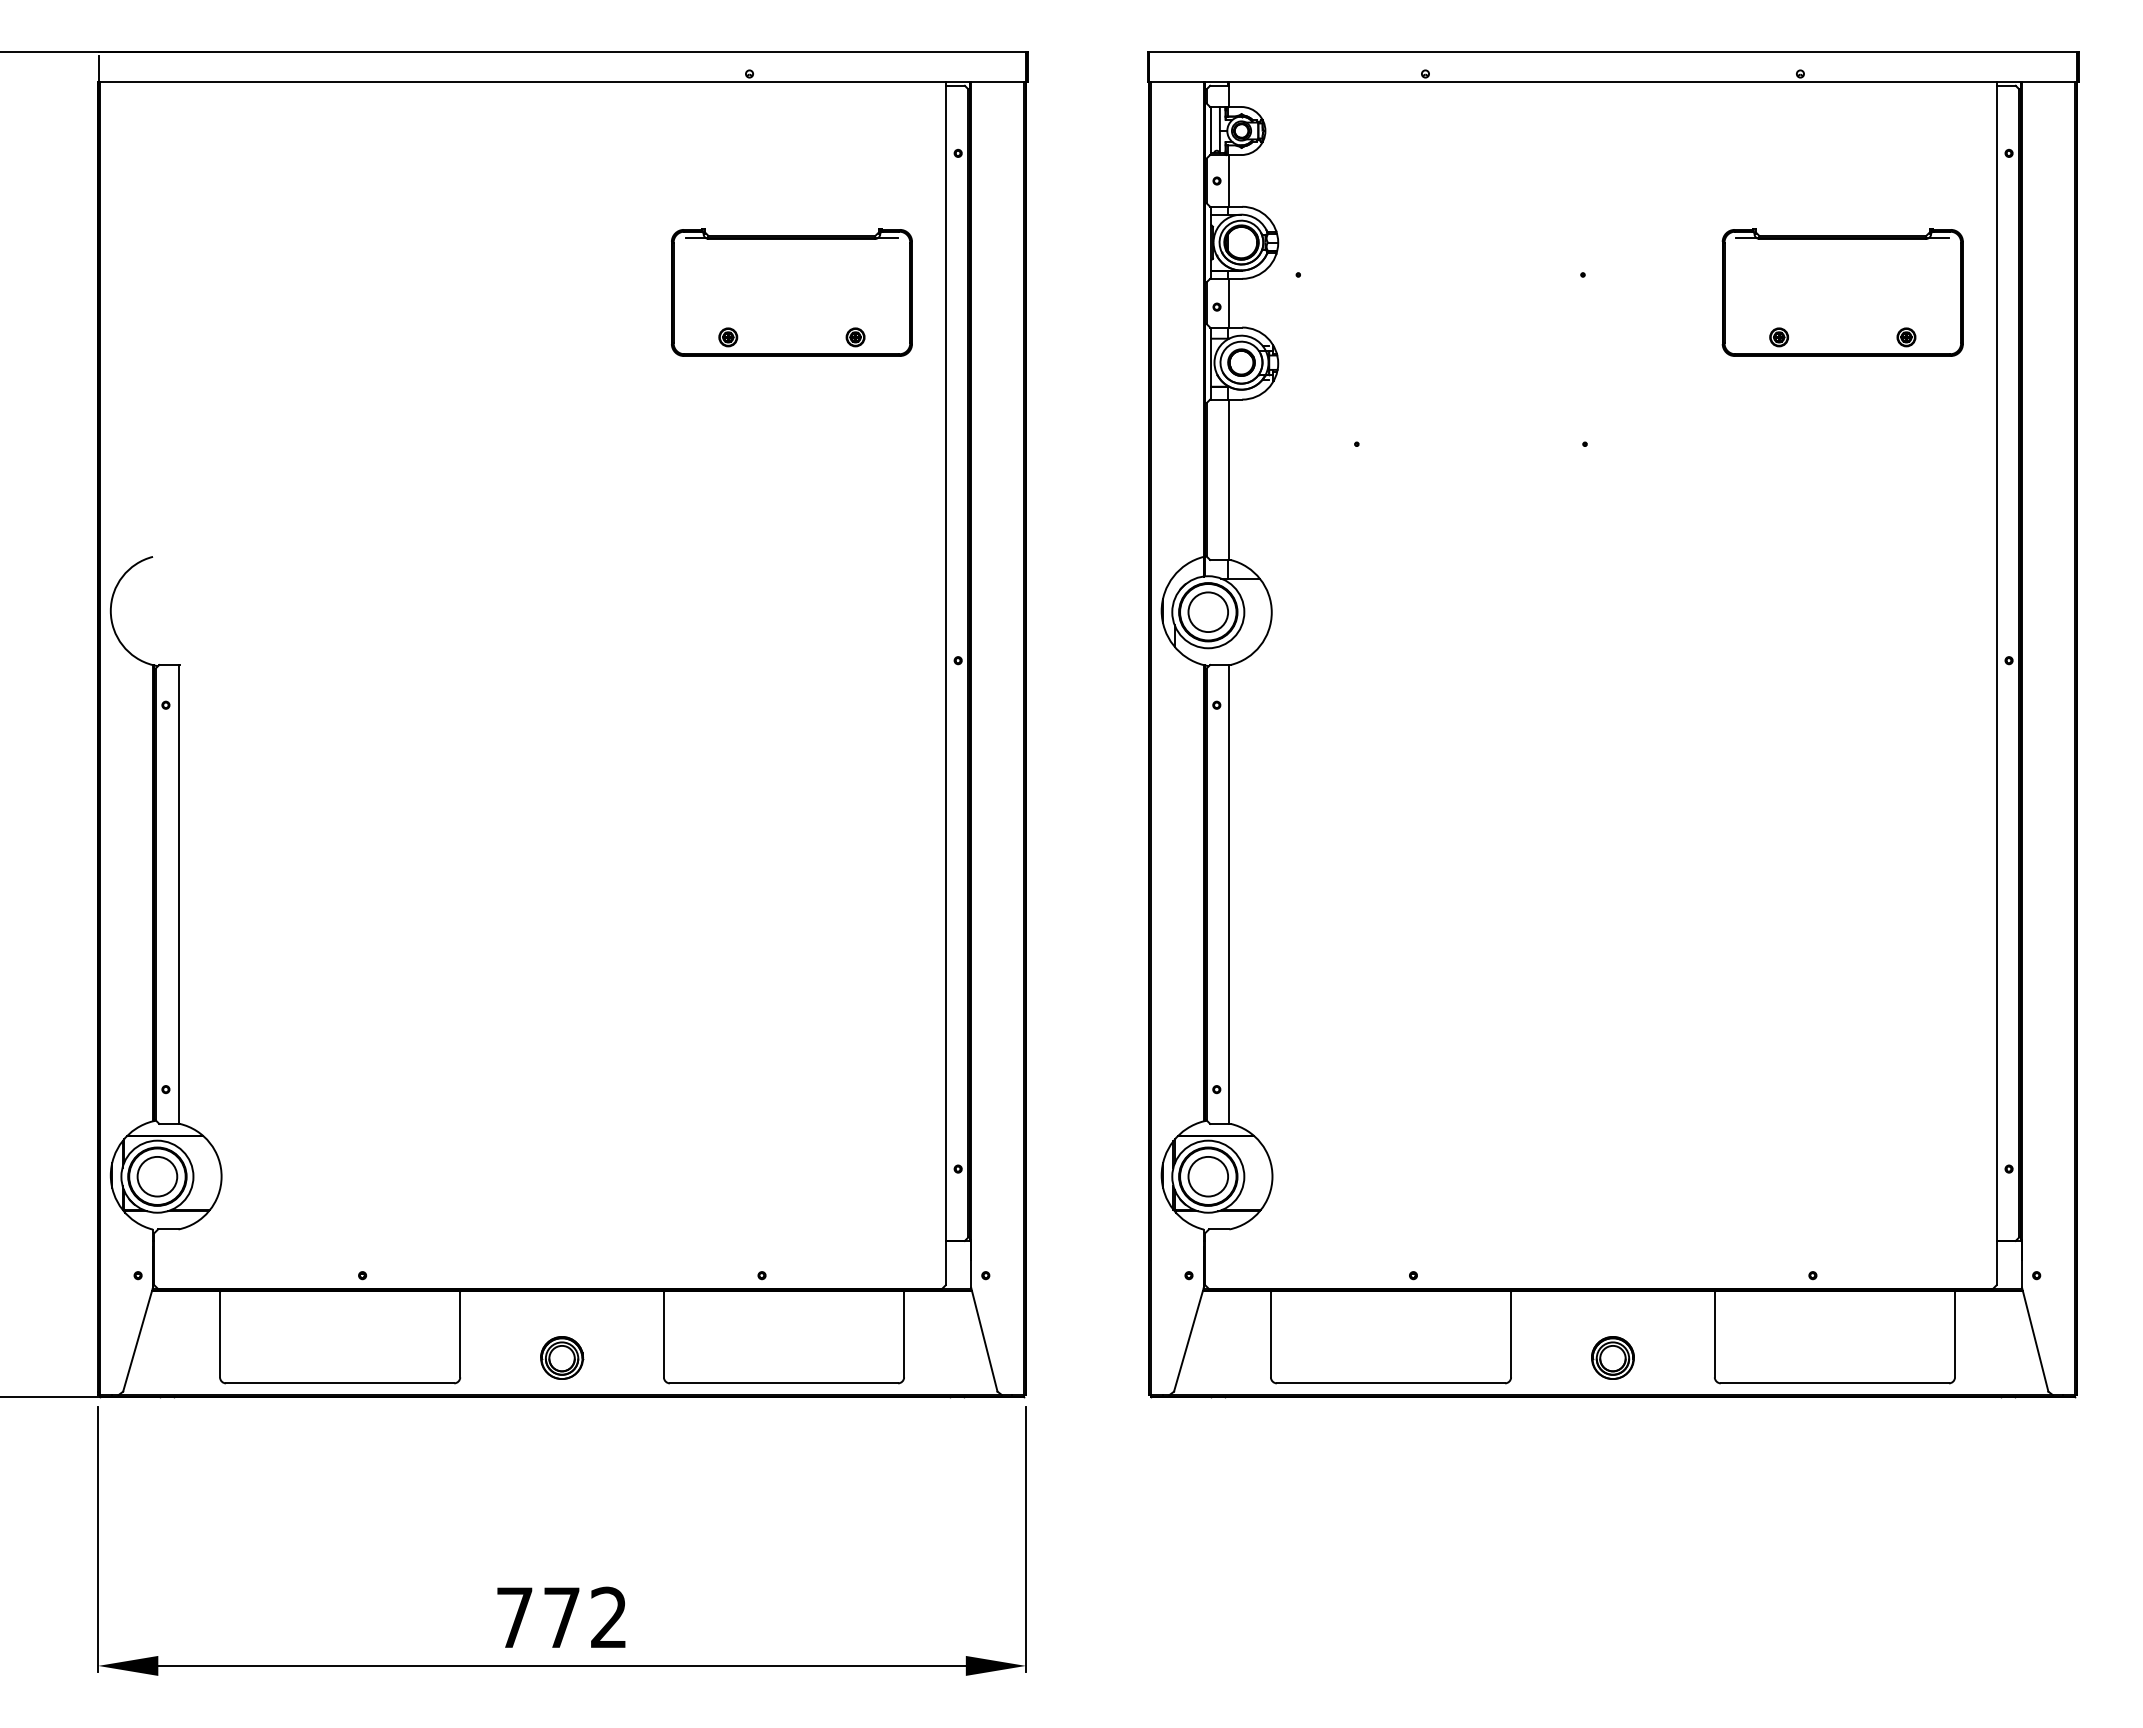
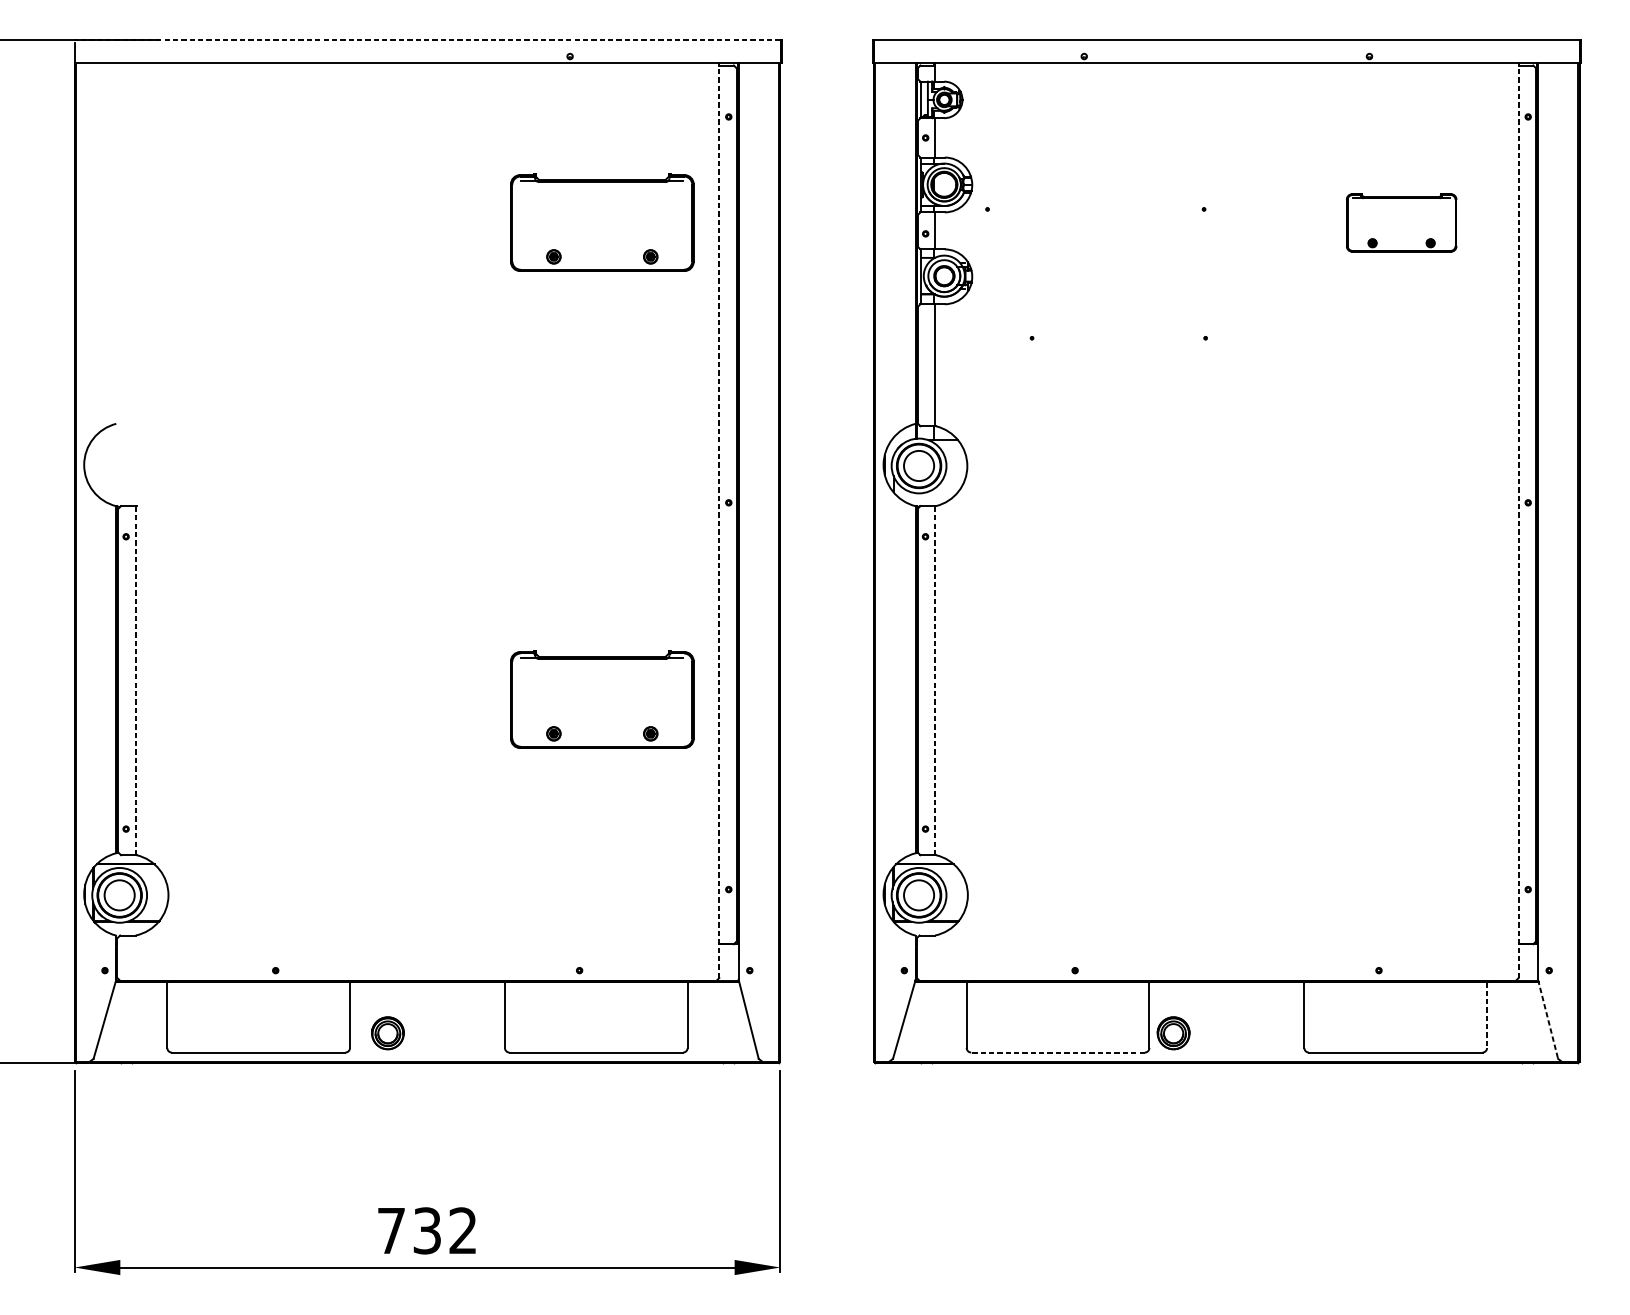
line: (562, 52) -> (427, 40), solid -> dashed
part: (1842, 292) -> (1401, 222), size x0.6
line: (945, 683) -> (719, 520), solid -> dashed
line: (1996, 683) -> (1518, 520), solid -> dashed
line: (178, 893) -> (135, 679), solid -> dashed
line: (1229, 893) -> (935, 679), solid -> dashed
part: (791, 919) -> (602, 699), added
line: (1955, 1334) -> (1487, 1015), solid -> dashed
line: (2035, 1339) -> (1548, 1019), solid -> dashed
part: (562, 1357) -> (388, 1032), moved
part: (1612, 1357) -> (1173, 1032), moved
line: (1390, 1383) -> (1057, 1052), solid -> dashed
text: (561, 1617) -> (427, 1230), 772 -> 732

